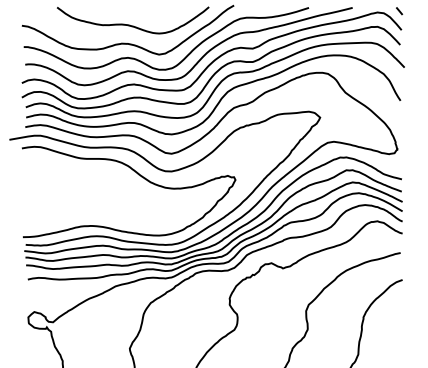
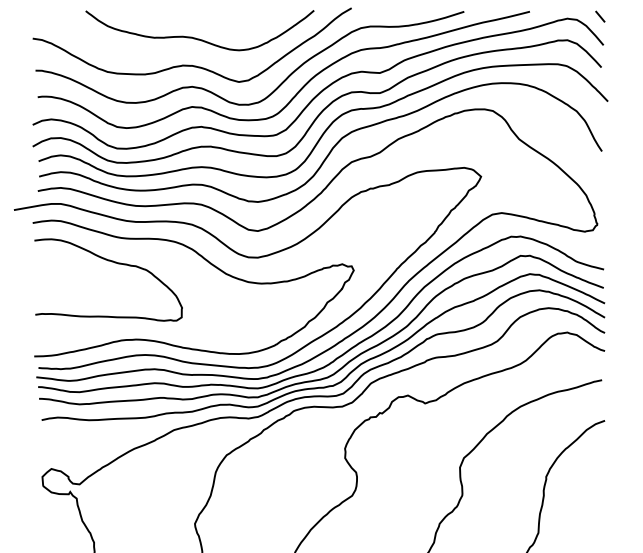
curve: (75, 175) -> (113, 263), added

